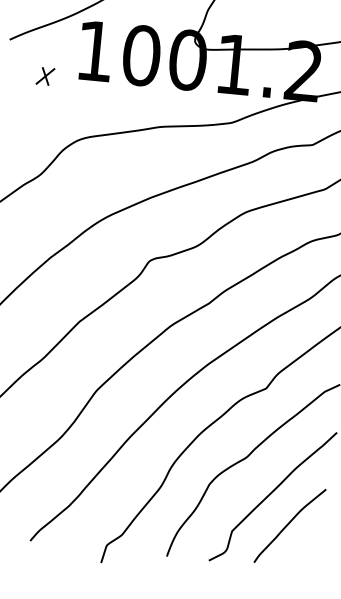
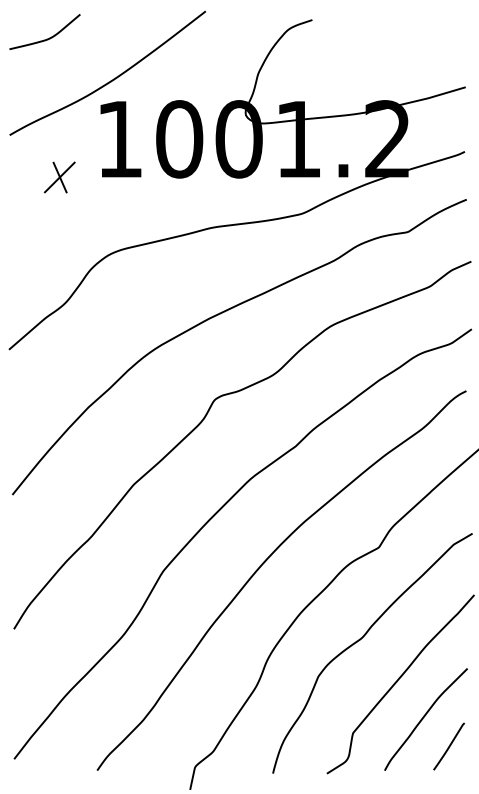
part: (45, 76) -> (59, 177), size x1.43
line: (305, 548) -> (448, 746), added

